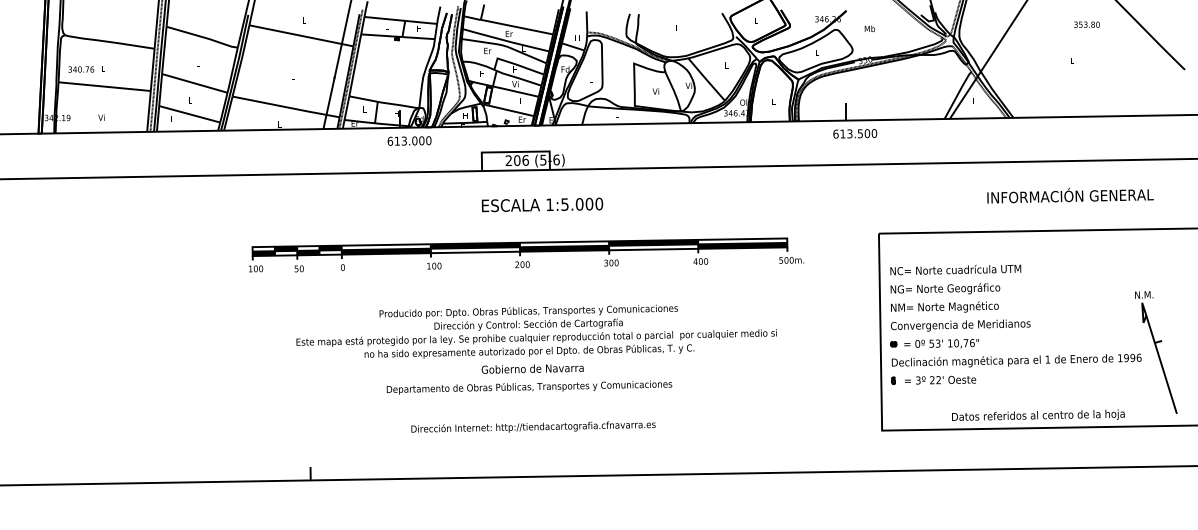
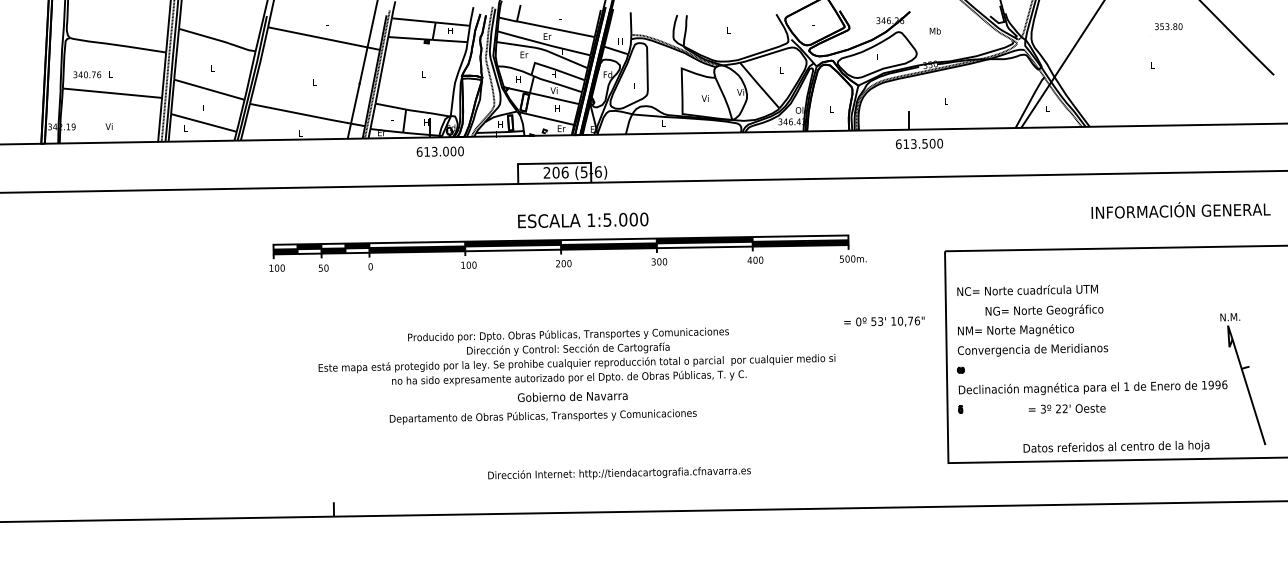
text: (1070, 195) -> (1180, 210), moved
part: (525, 254) -> (567, 252), moved
text: (945, 288) -> (1044, 310), moved
text: (941, 343) -> (884, 321), moved
text: (940, 379) -> (1067, 408), moved
text: (528, 387) -> (542, 416), moved
text: (533, 427) -> (619, 473), moved

